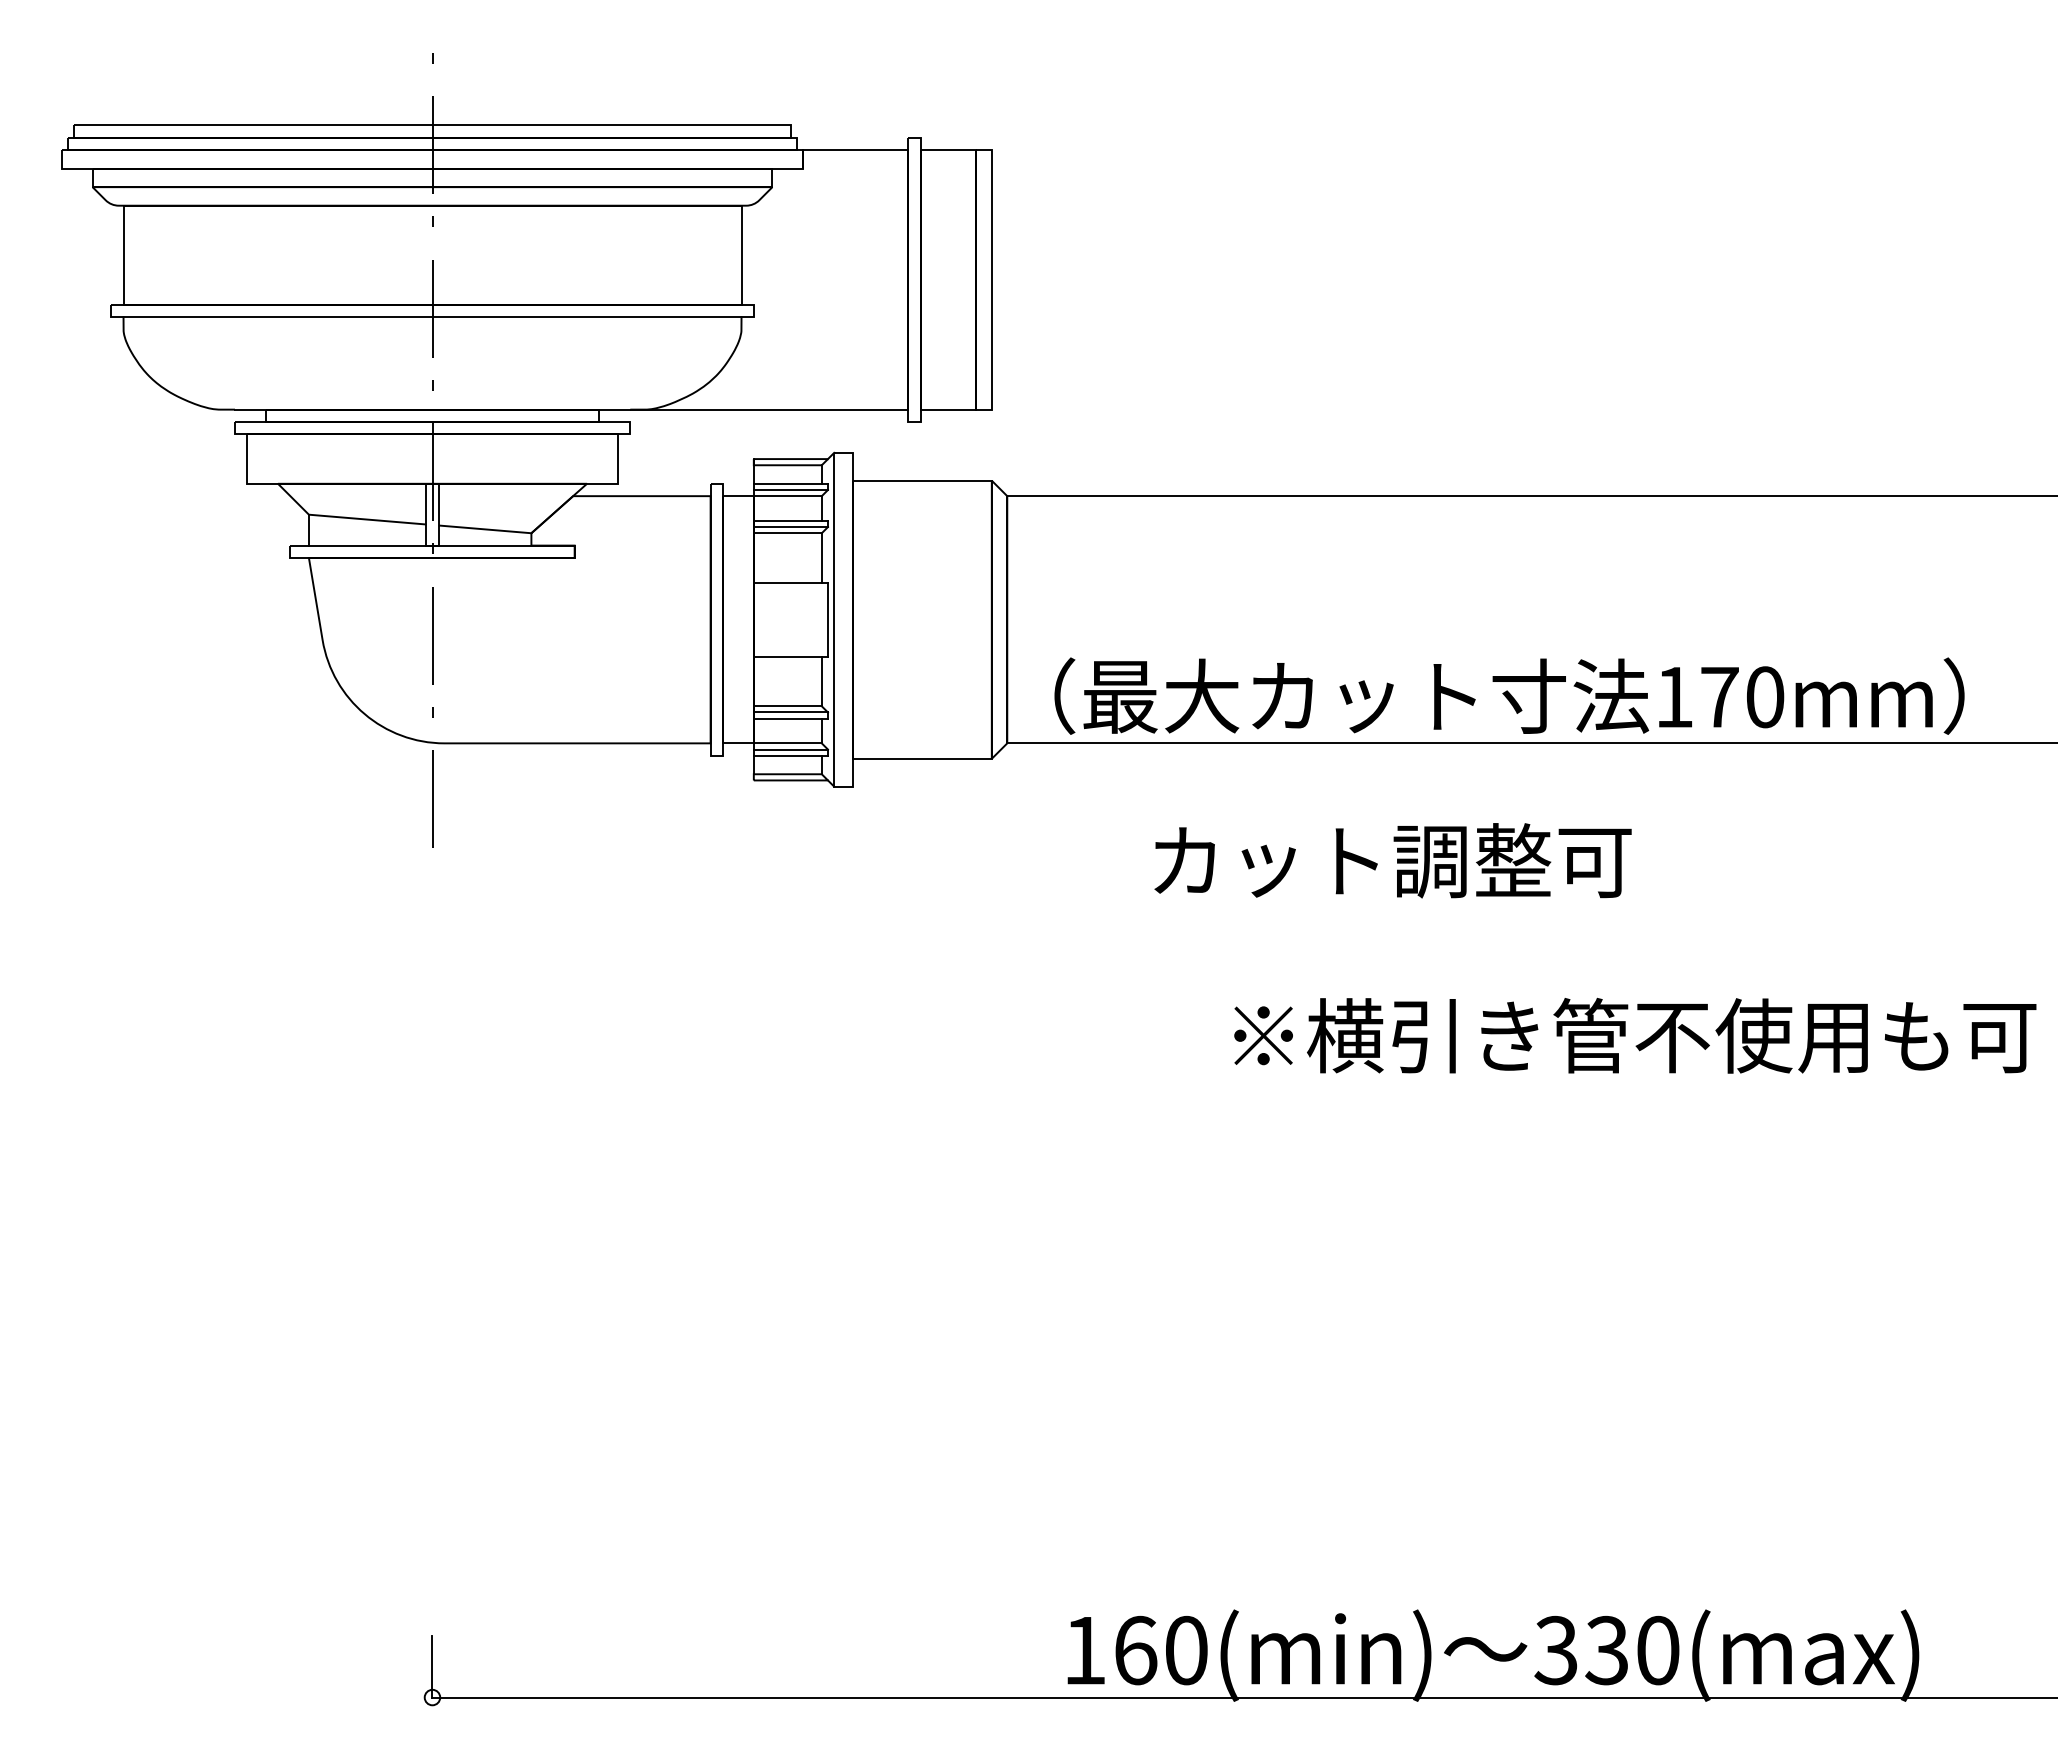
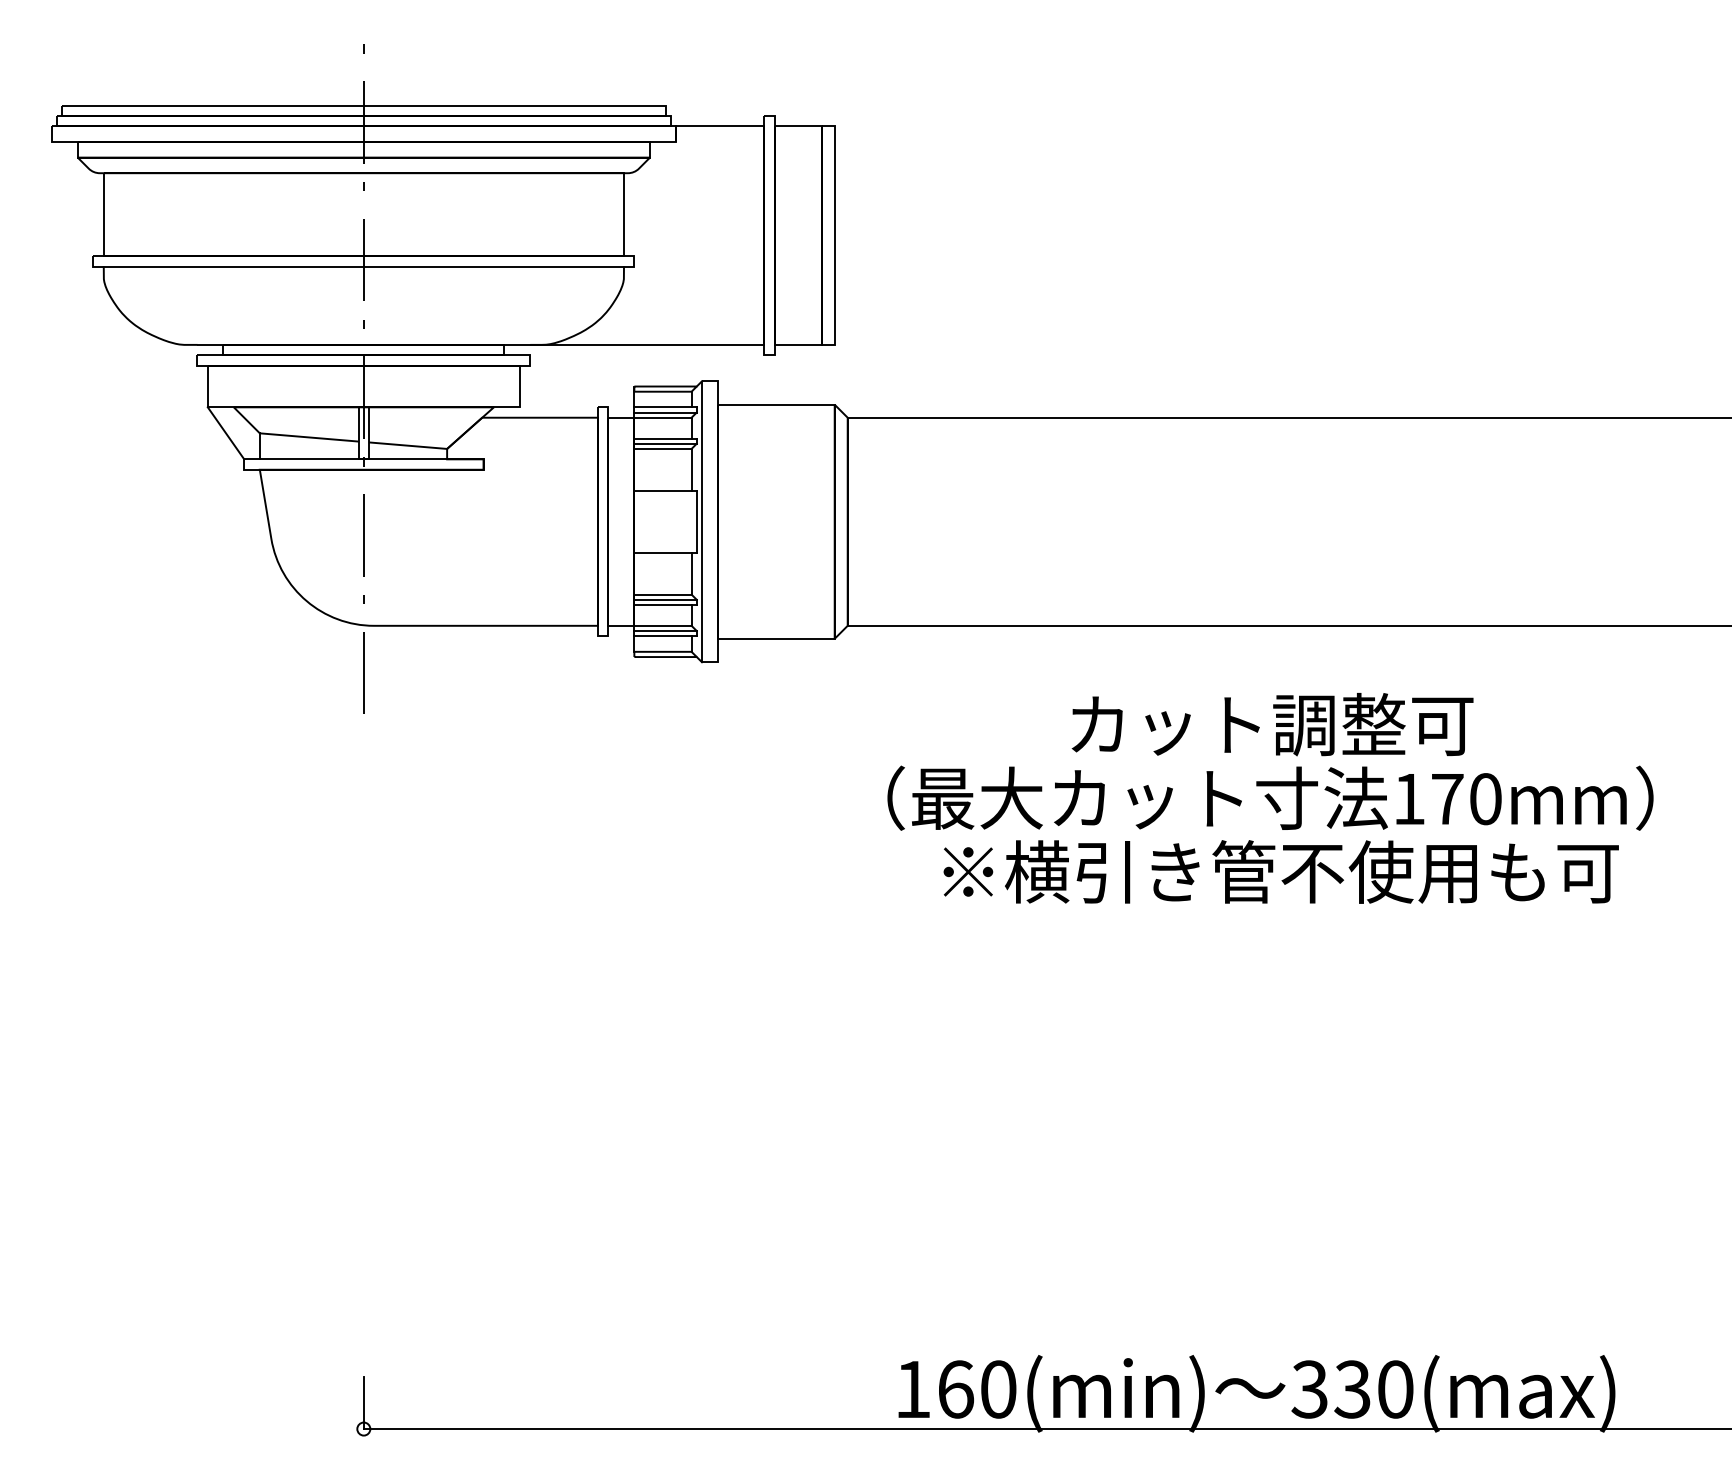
line: (268, 514) -> (225, 433), added
text: (1509, 695) -> (1270, 797), moved
text: (1392, 860) -> (1272, 724), moved
text: (1635, 1035) -> (1281, 871), moved

